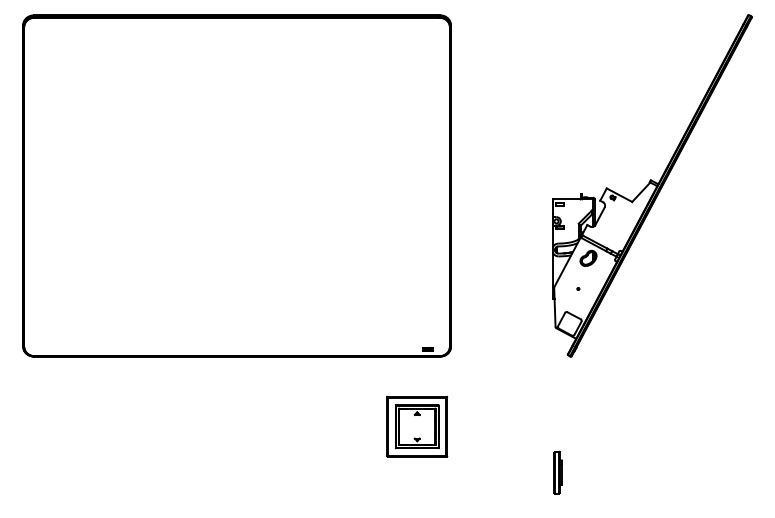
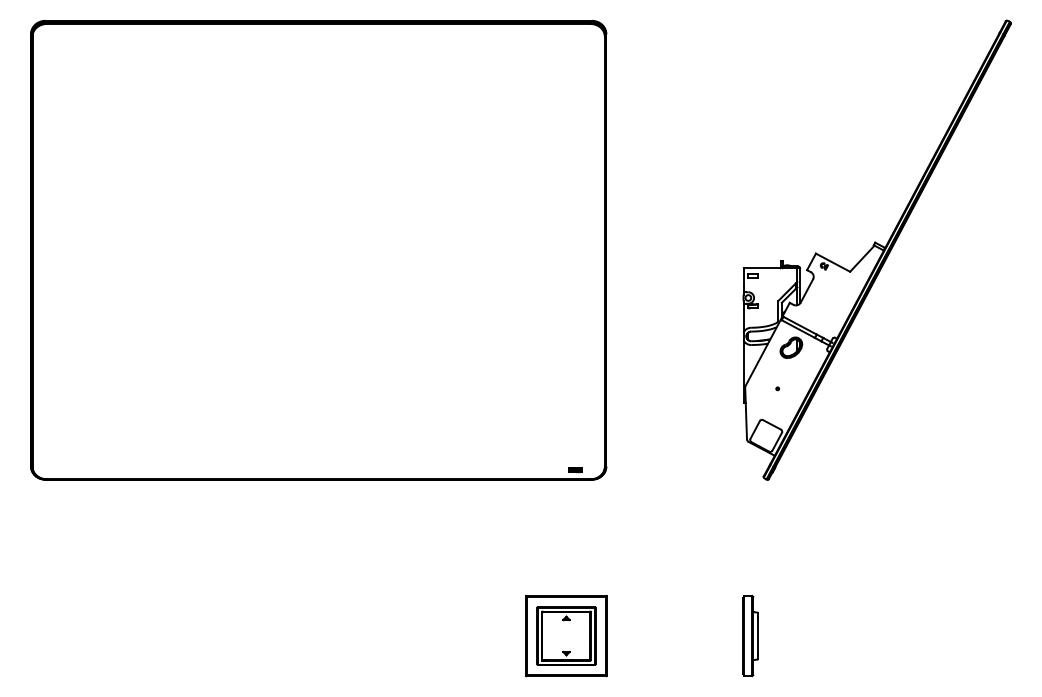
part: (417, 426) -> (566, 635), moved
part: (558, 472) -> (750, 635), size x1.43

